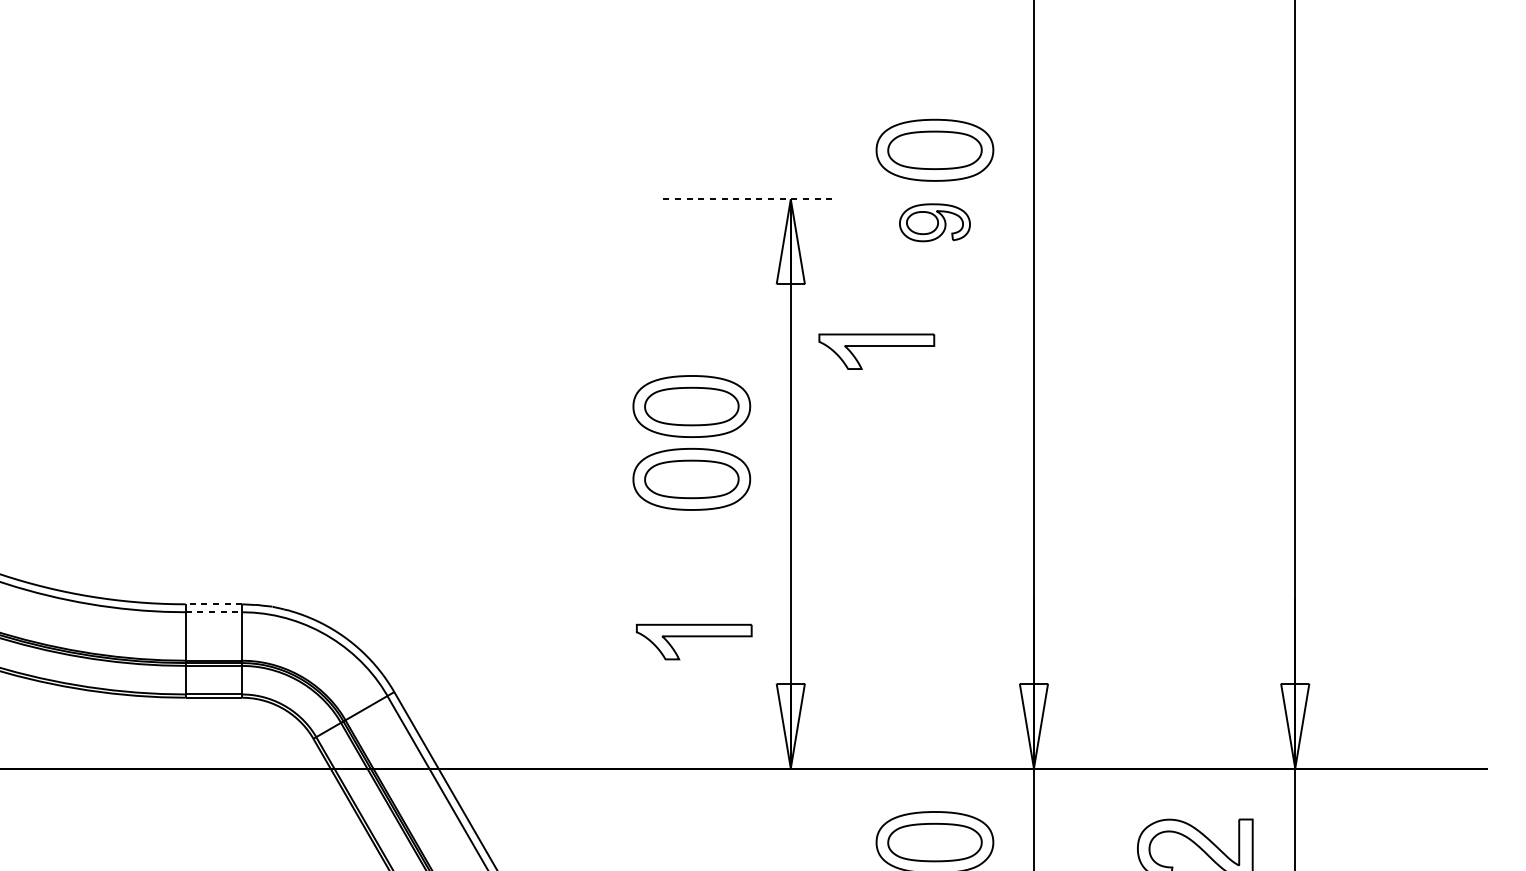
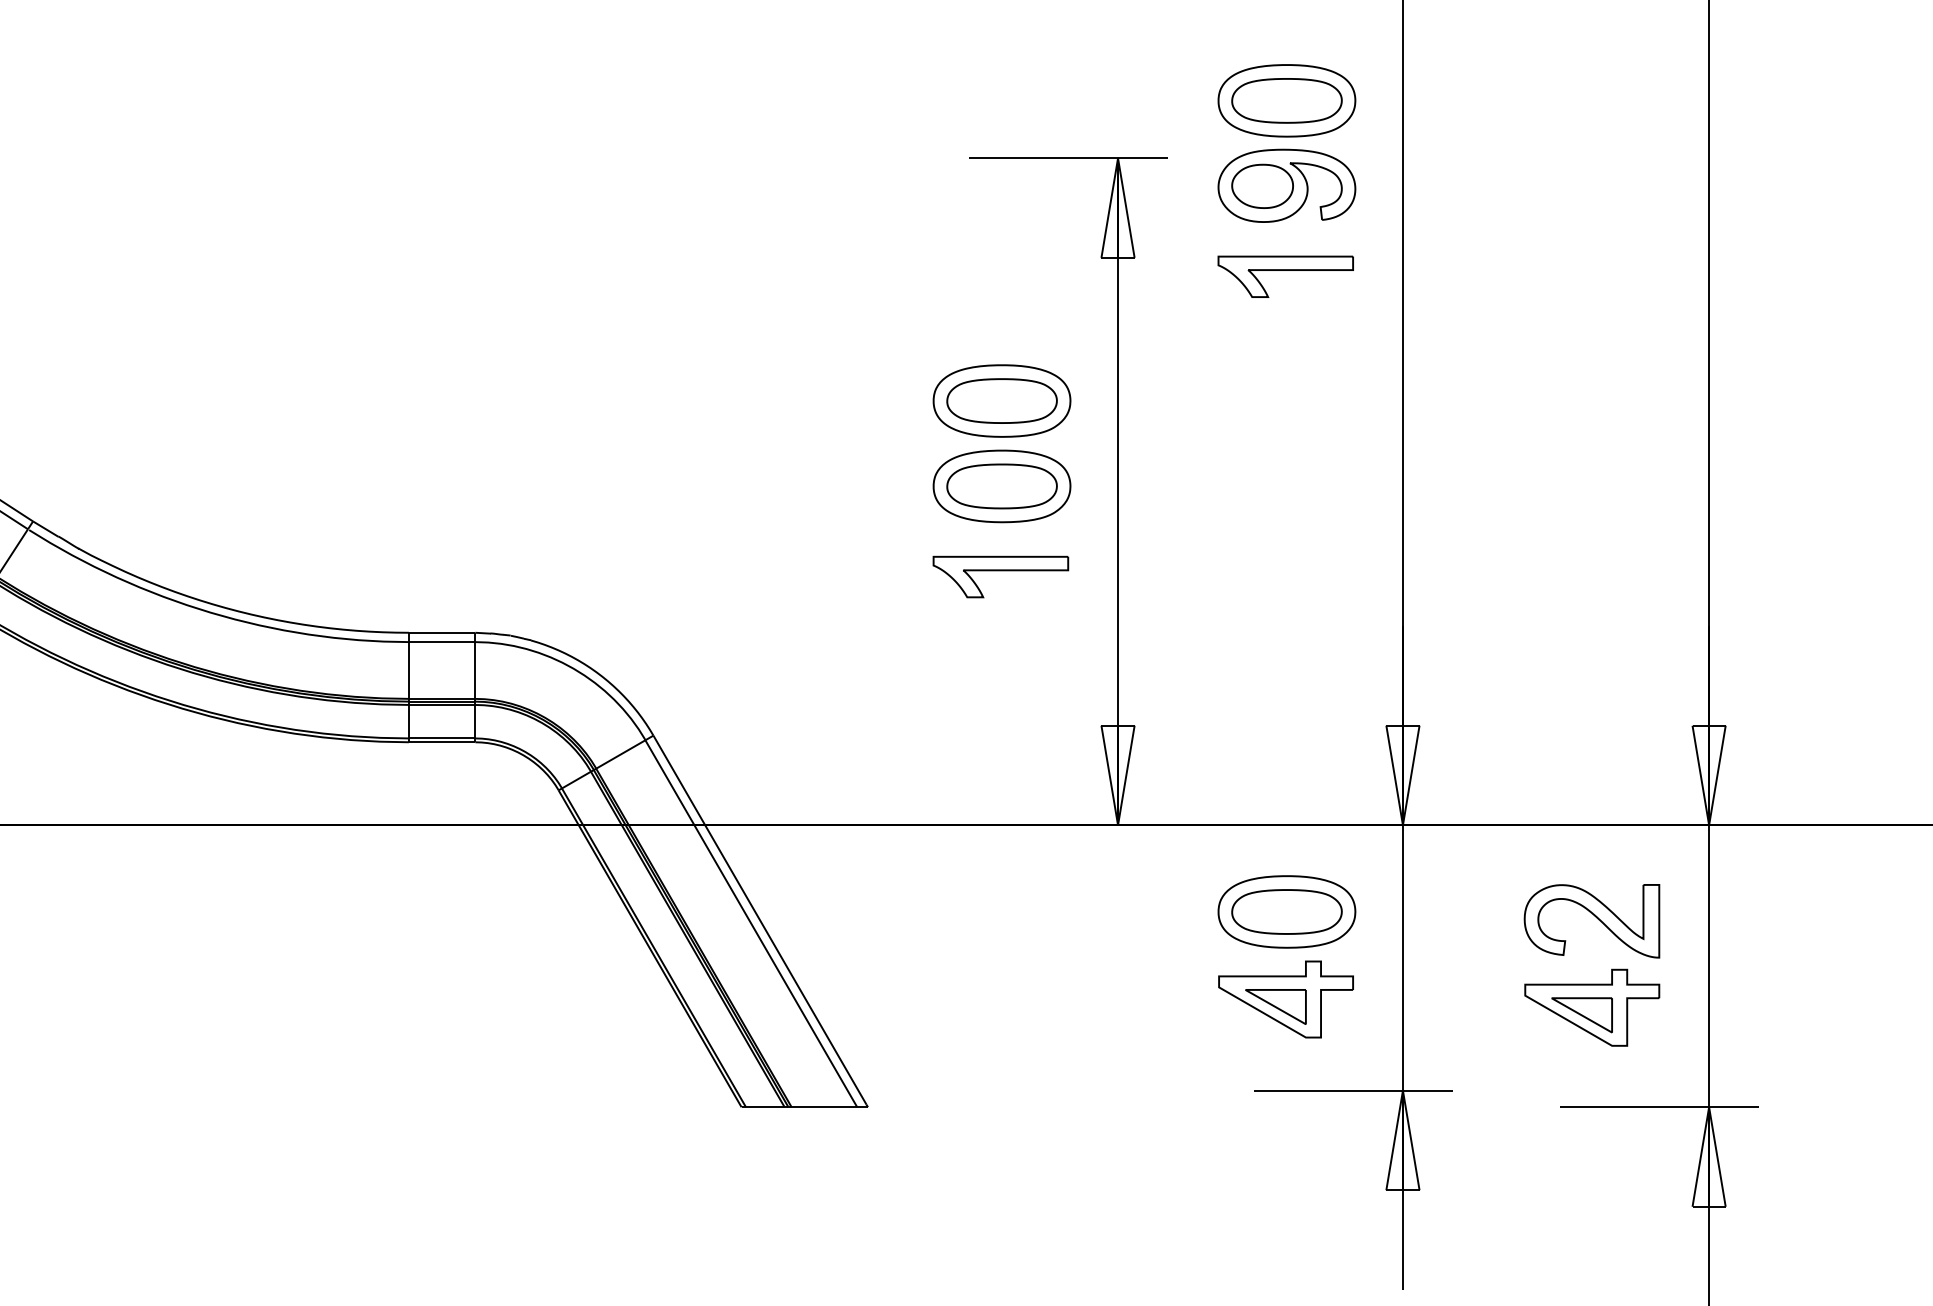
line: (748, 199) -> (1068, 158), dashed -> solid
part: (934, 222) -> (1286, 185), size x1.67
part: (876, 351) -> (1285, 276), moved
line: (213, 604) -> (441, 632), dashed -> solid
line: (214, 612) -> (442, 642), dashed -> solid
part: (693, 641) -> (1000, 576), moved

